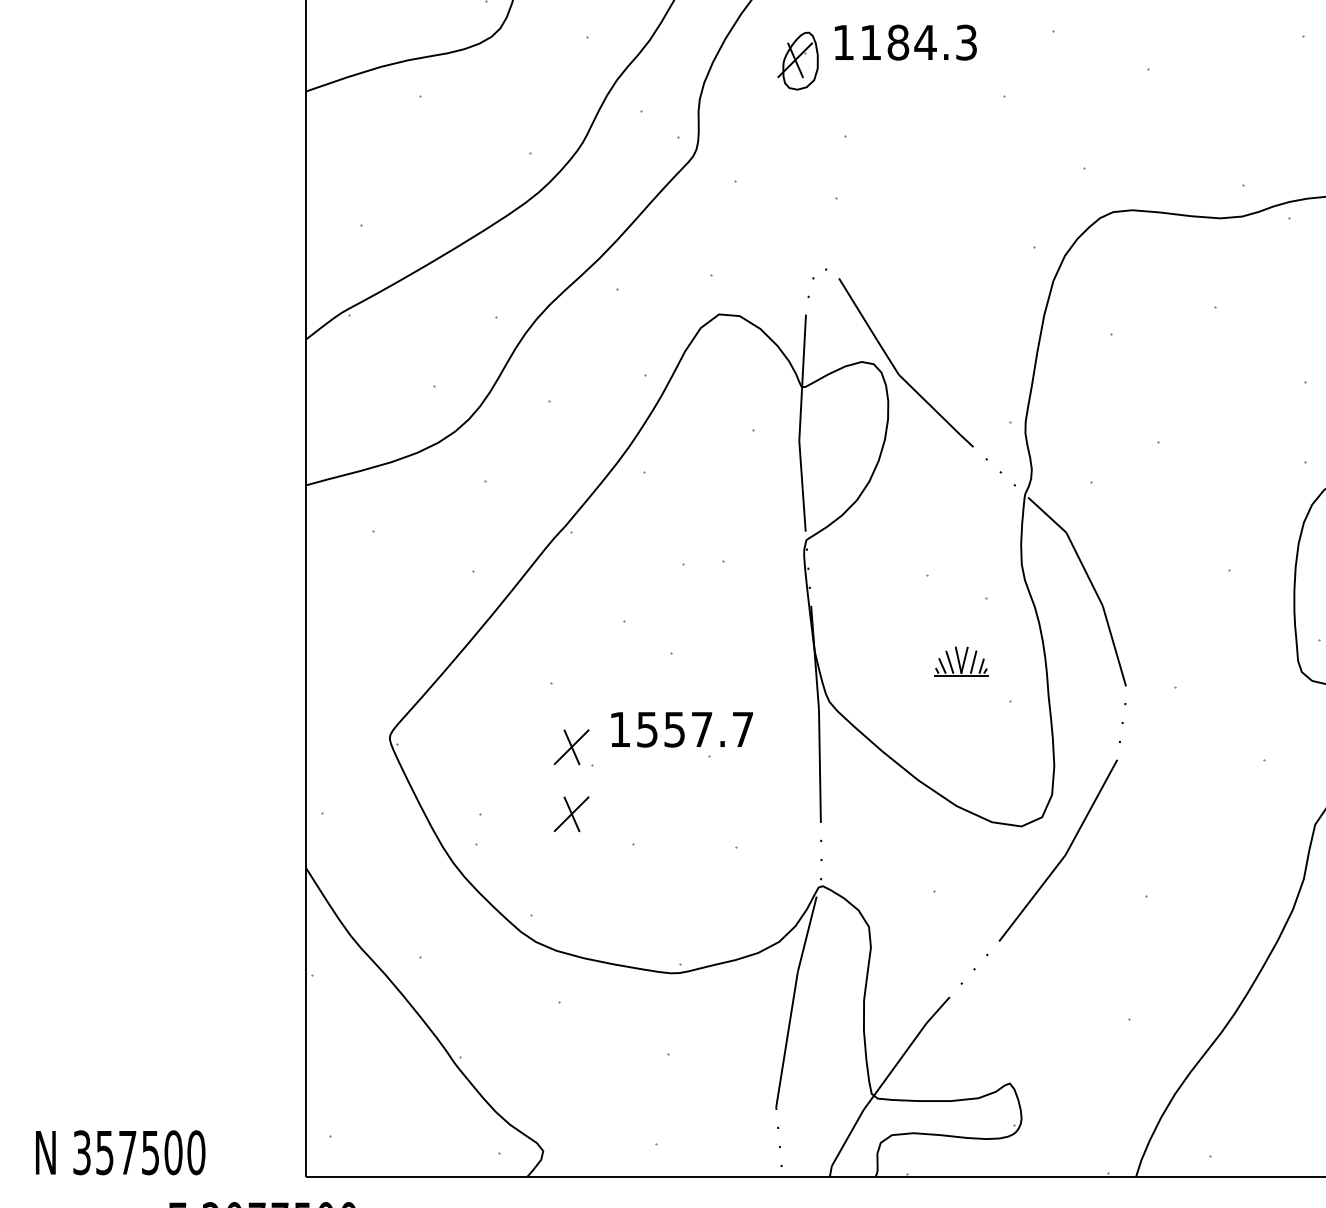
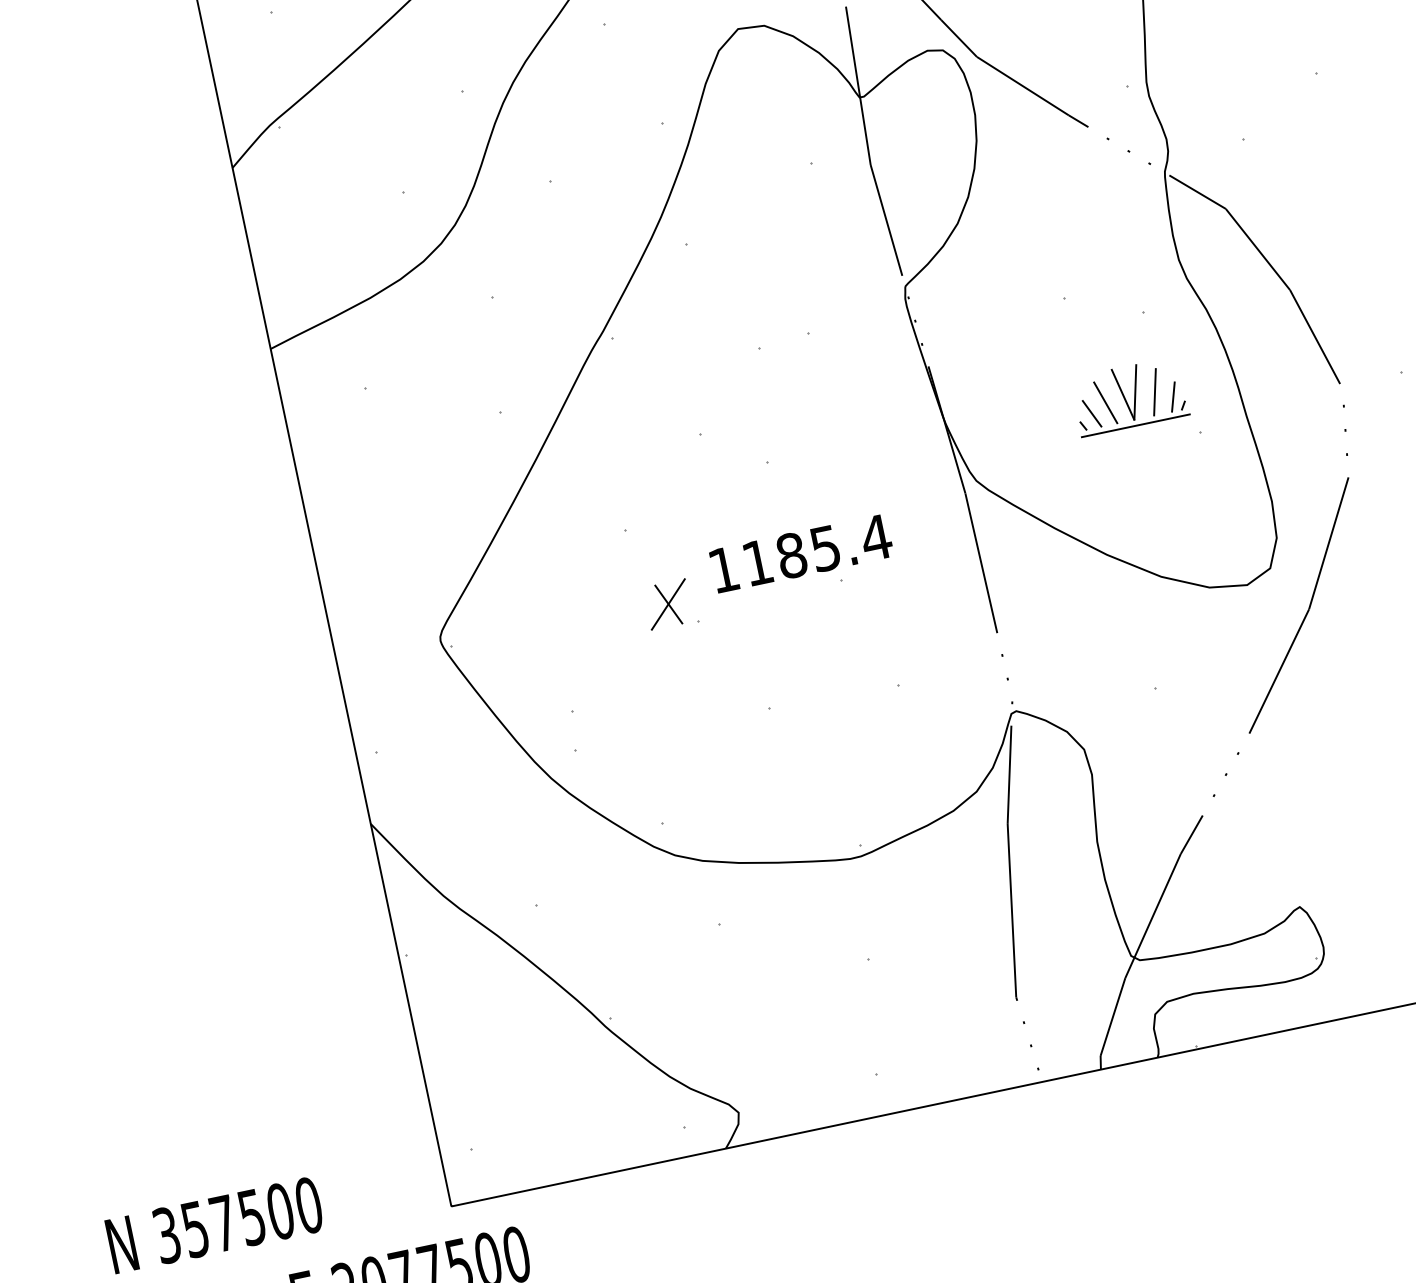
part: (961, 661) -> (1129, 396), size x1.67
text: (695, 729) -> (817, 550), 1557.7 -> 1185.4
part: (571, 814) -> (685, 687), removed

